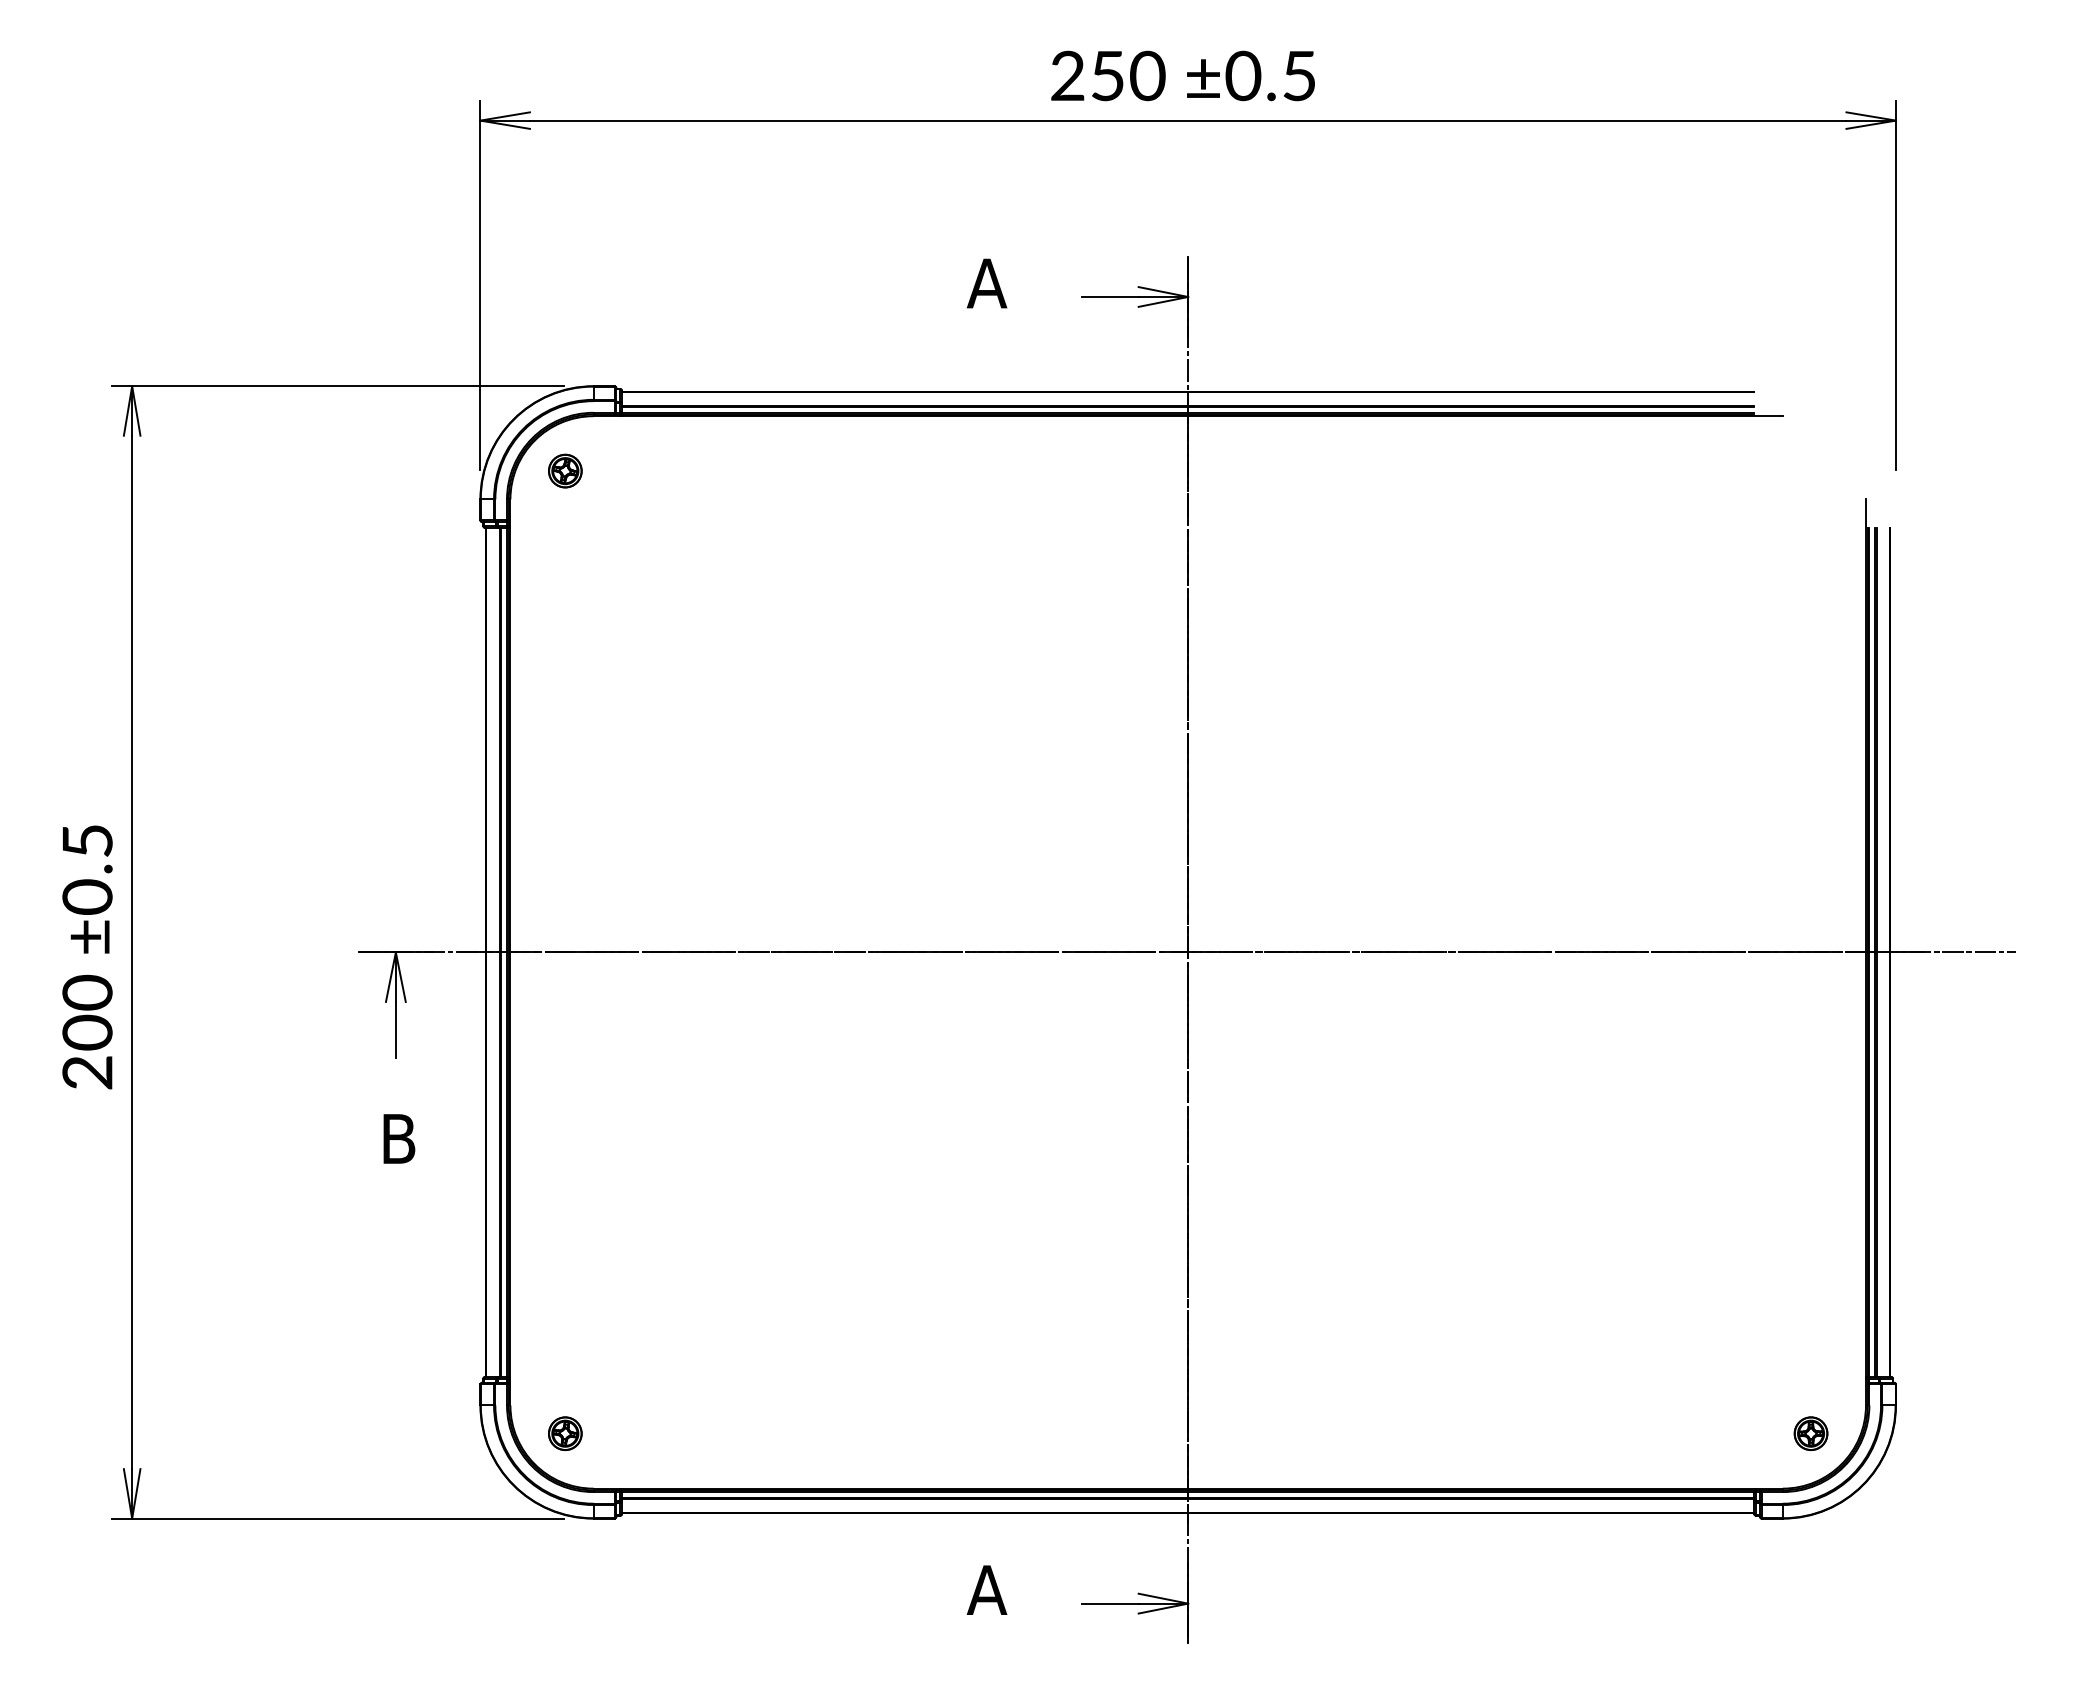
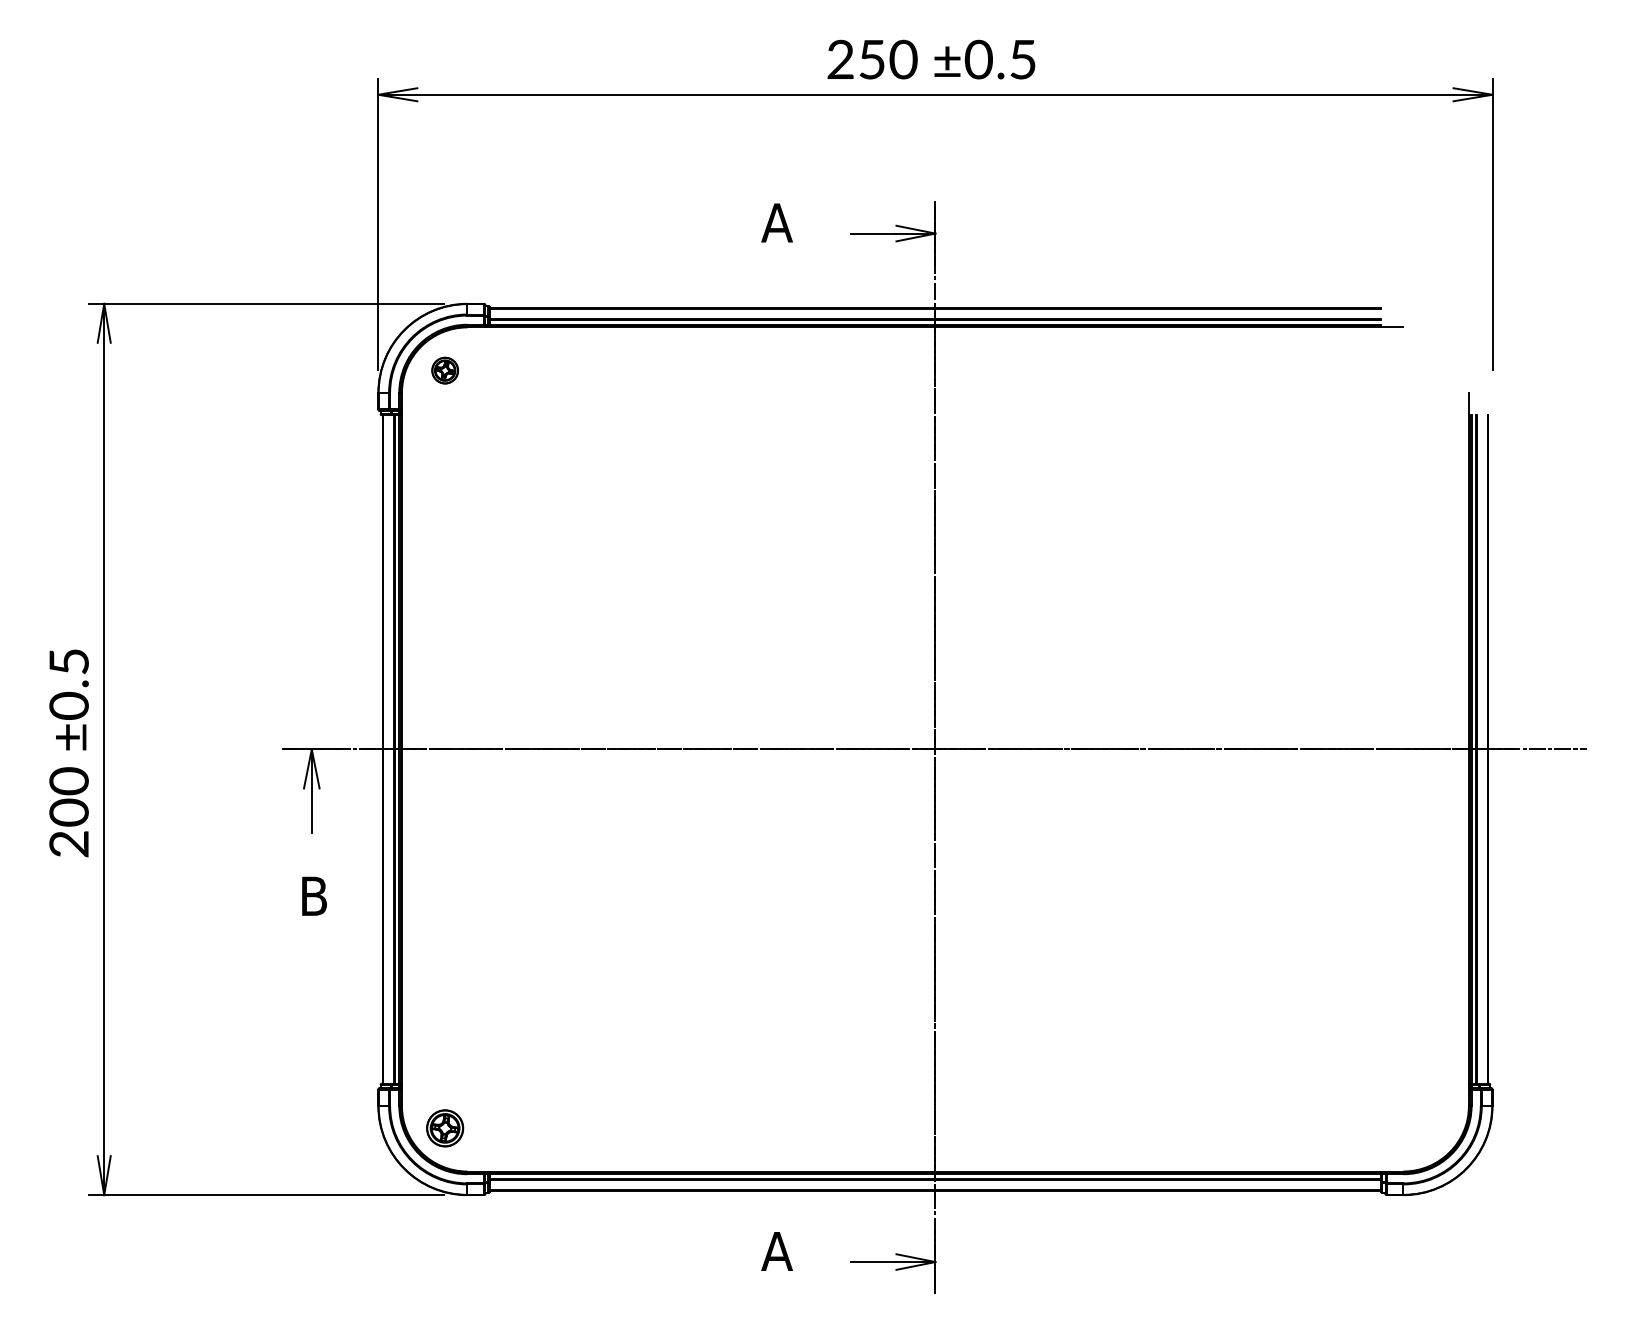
part: (565, 1433) -> (445, 1128), size x1.4
part: (1810, 1433) -> (1425, 1128), removed

